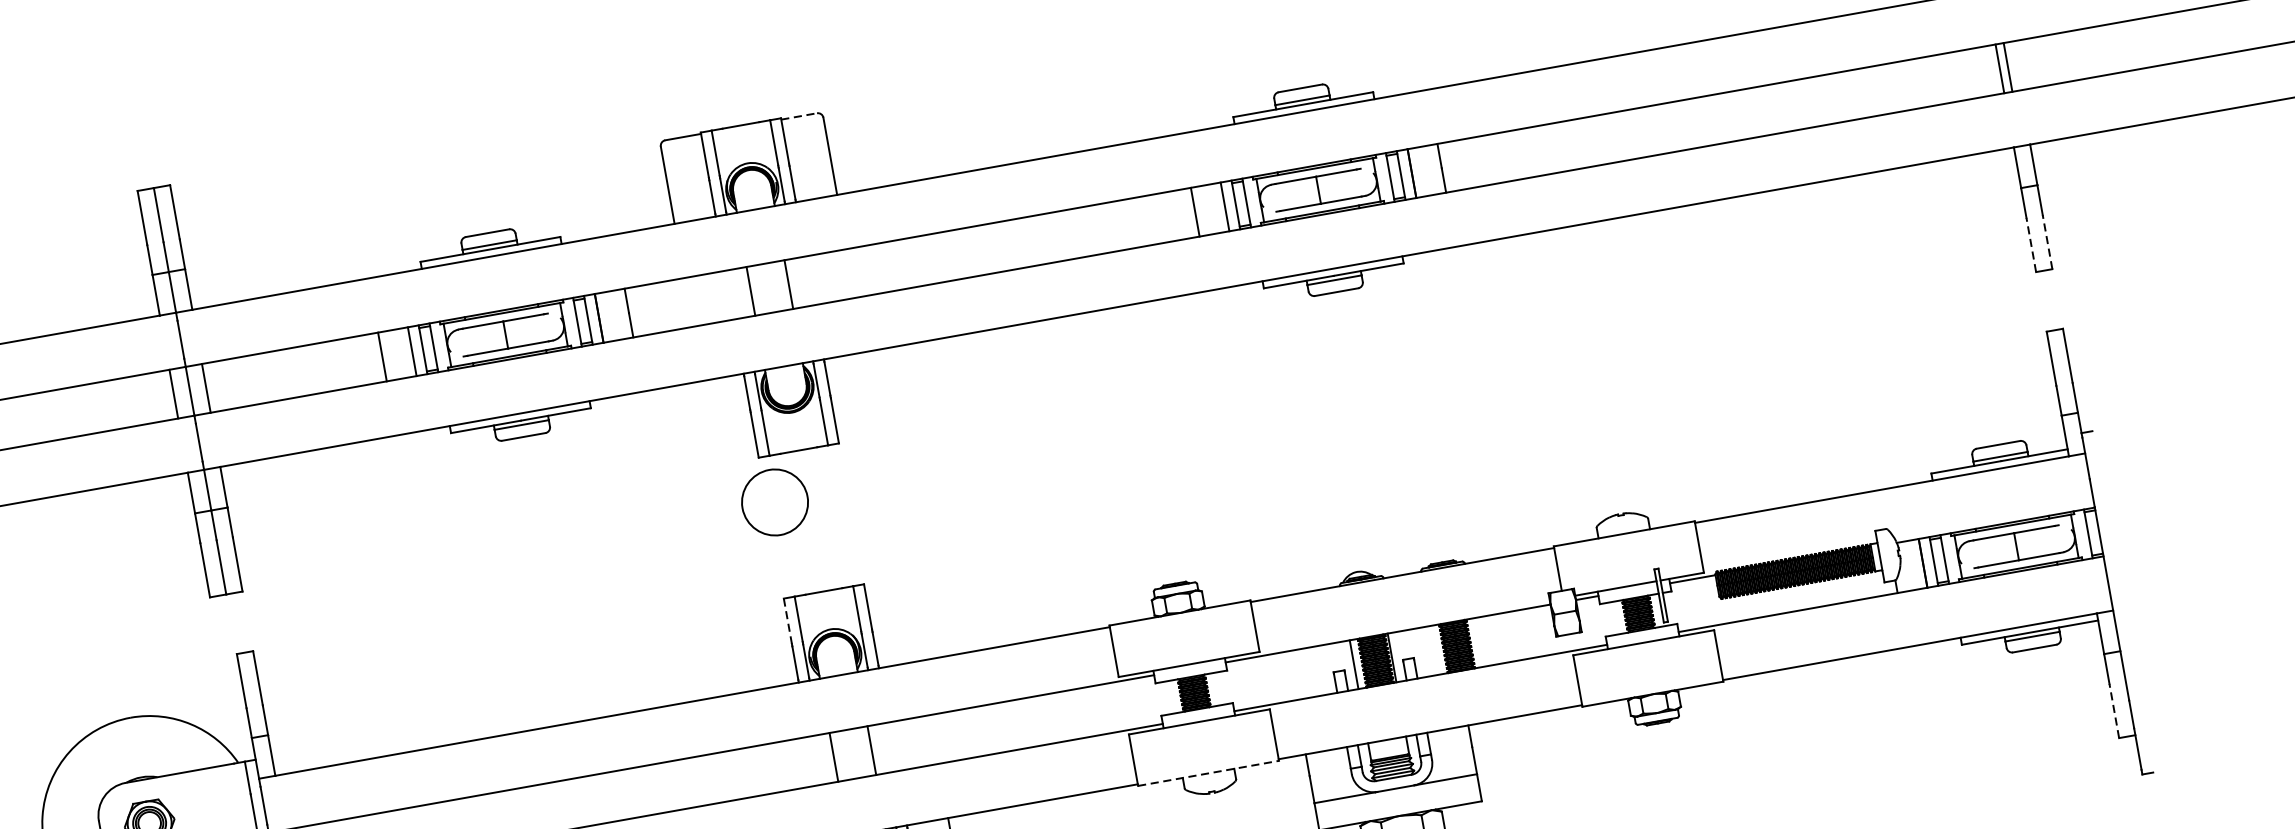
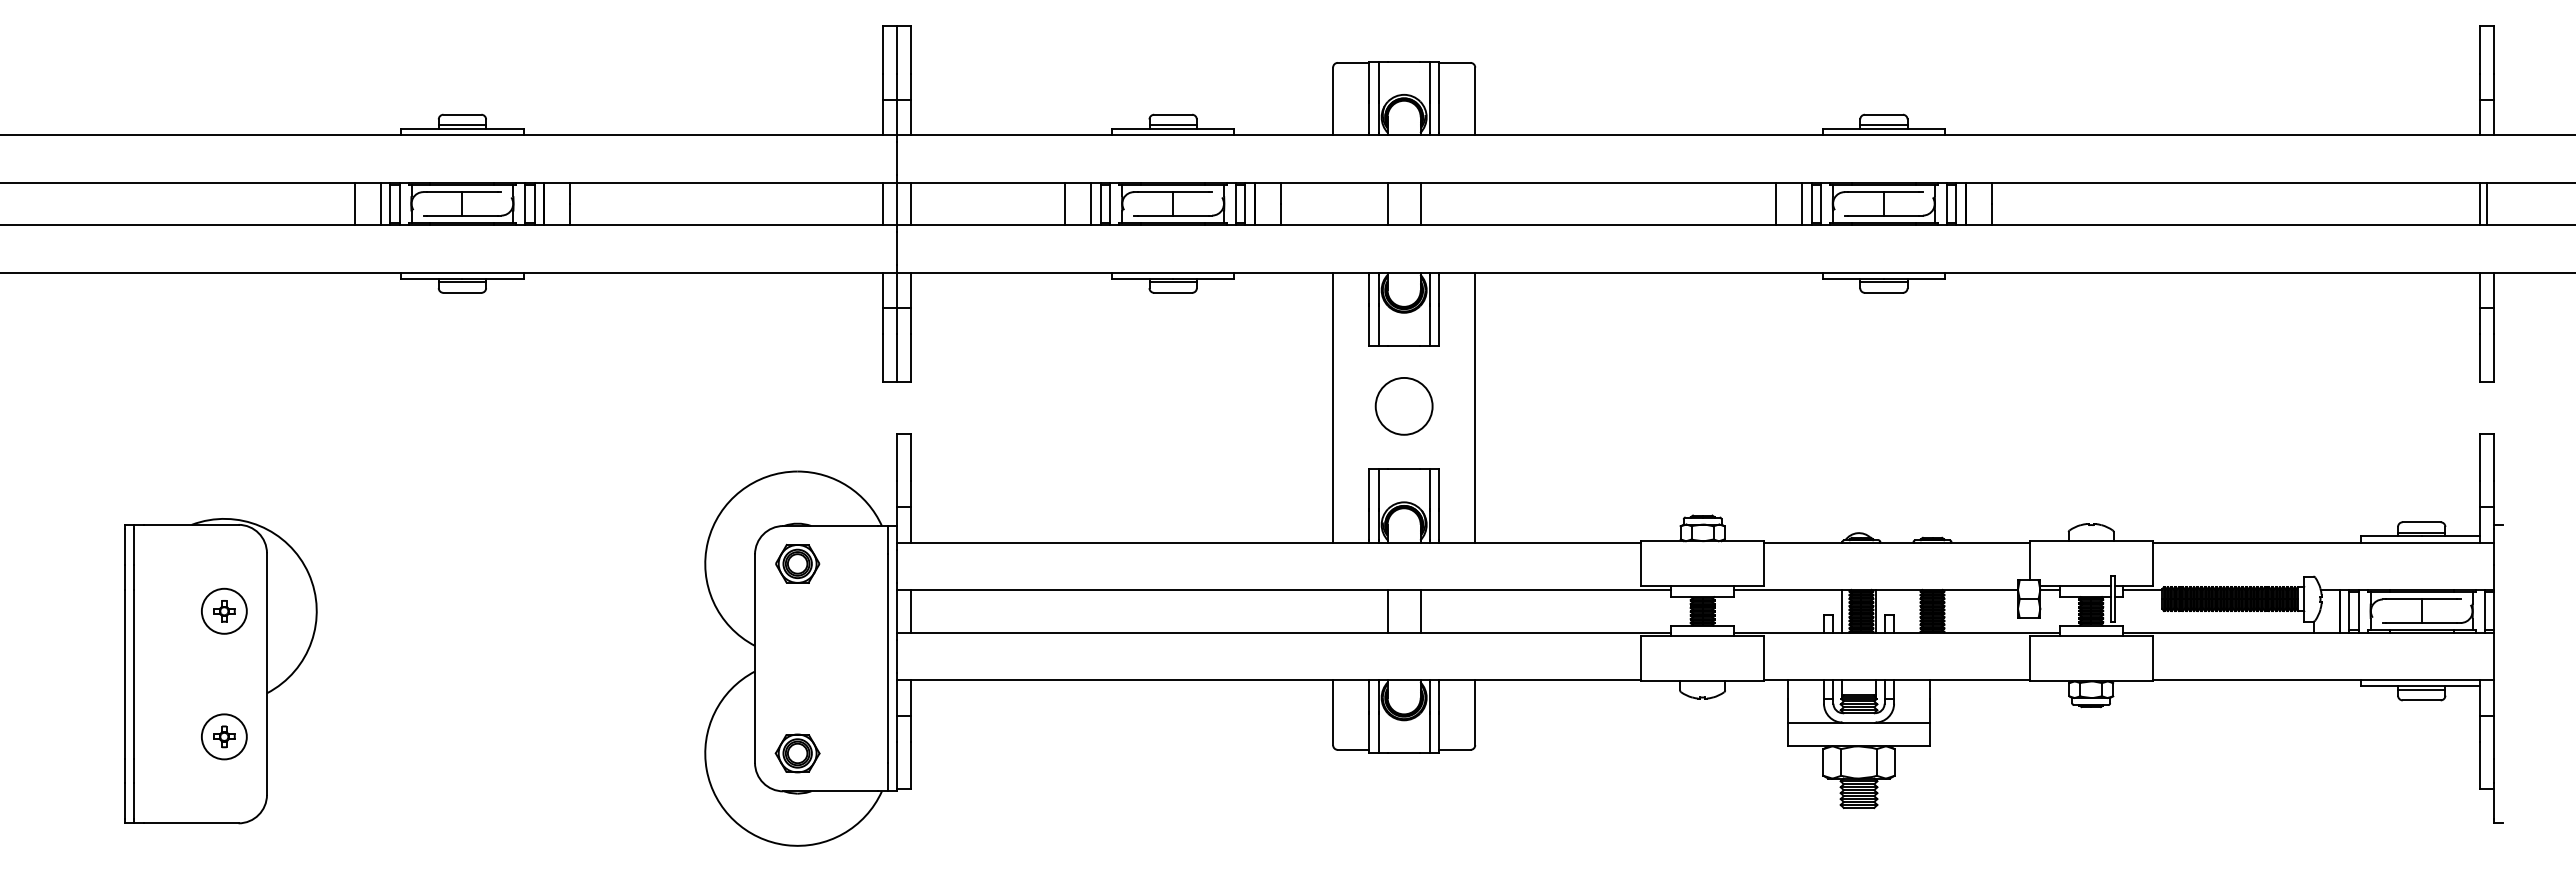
line: (798, 116) -> (1454, 62), dashed -> solid
line: (2046, 241) -> (2493, 357), dashed -> solid
line: (2030, 244) -> (2479, 357), dashed -> solid
circle: (774, 502) -> (1403, 406), moved
line: (892, 506) -> (1475, 407), added
line: (730, 535) -> (1333, 407), added
line: (788, 620) -> (1369, 488), dashed -> solid
line: (2114, 711) -> (2479, 765), dashed -> solid
line: (1208, 773) -> (1702, 681), dashed -> solid

